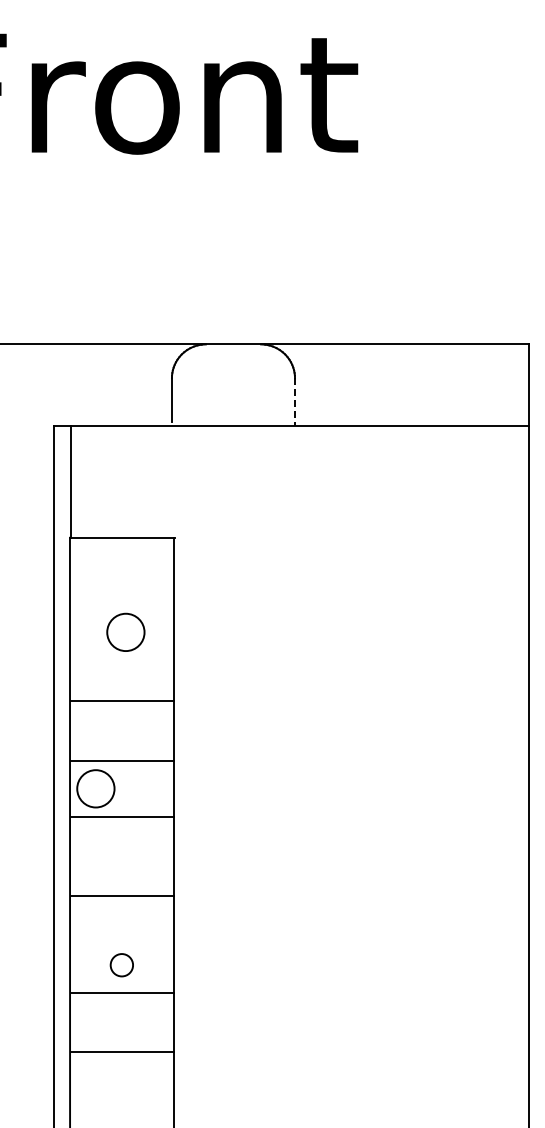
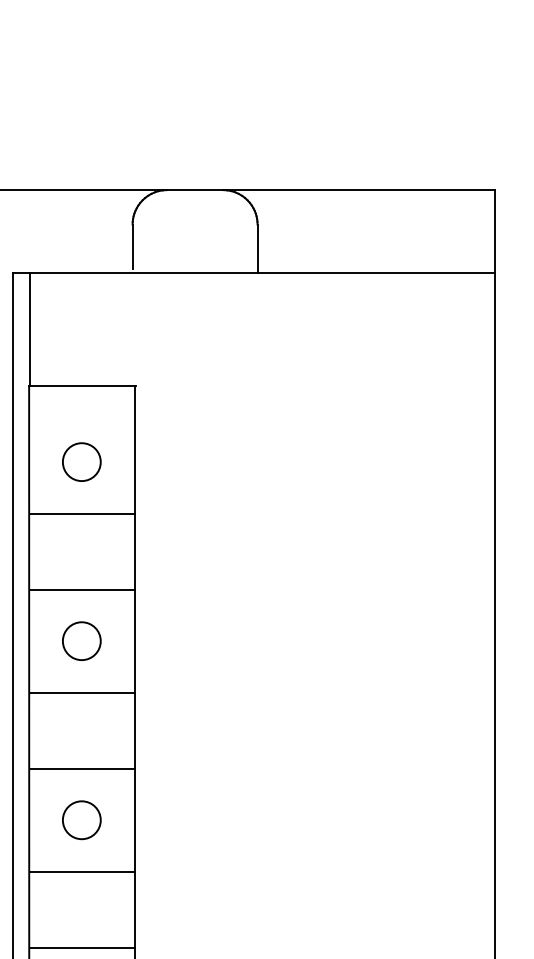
line: (295, 402) -> (258, 249), dashed -> solid
circle: (125, 631) -> (81, 461), moved
line: (122, 701) -> (82, 513), moved
line: (122, 760) -> (82, 589), moved
circle: (95, 788) -> (81, 640), moved
line: (122, 816) -> (82, 692), moved
line: (122, 896) -> (82, 768), moved
circle: (121, 964) -> (81, 819), size x1.67
line: (122, 993) -> (82, 872), moved
line: (122, 1051) -> (82, 947), moved

